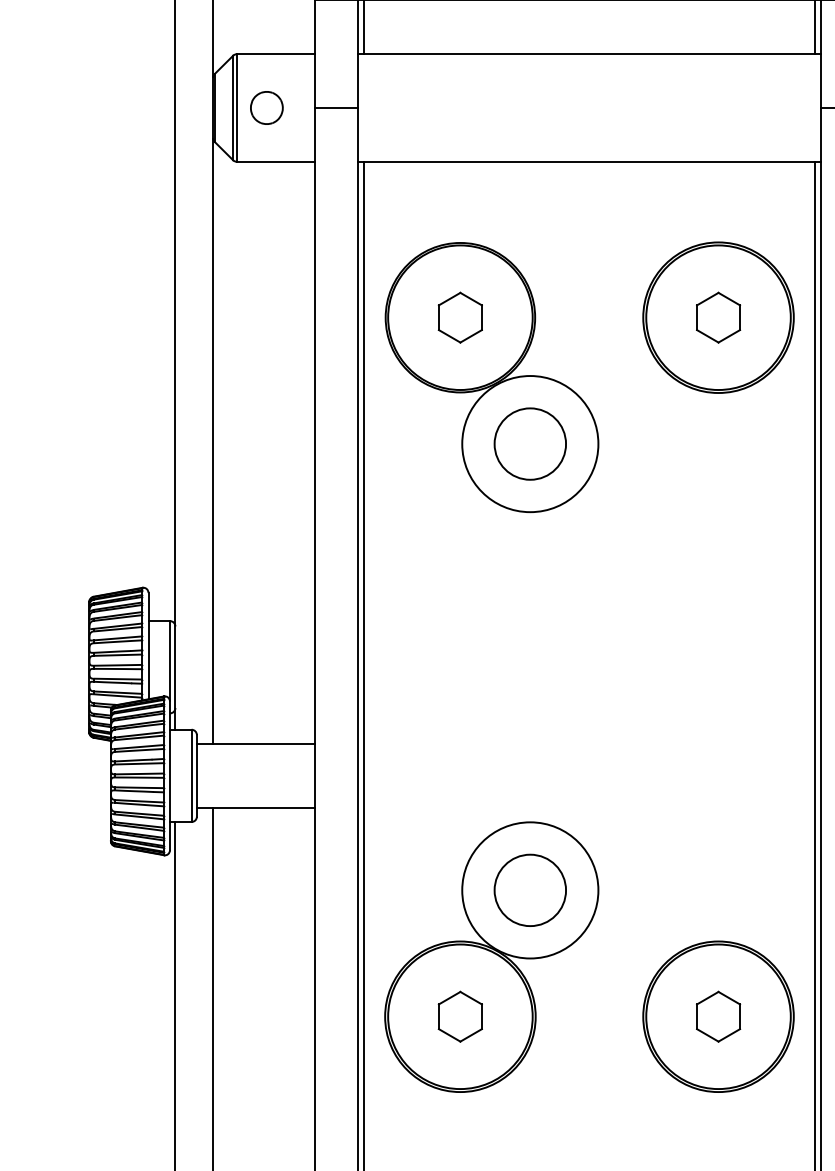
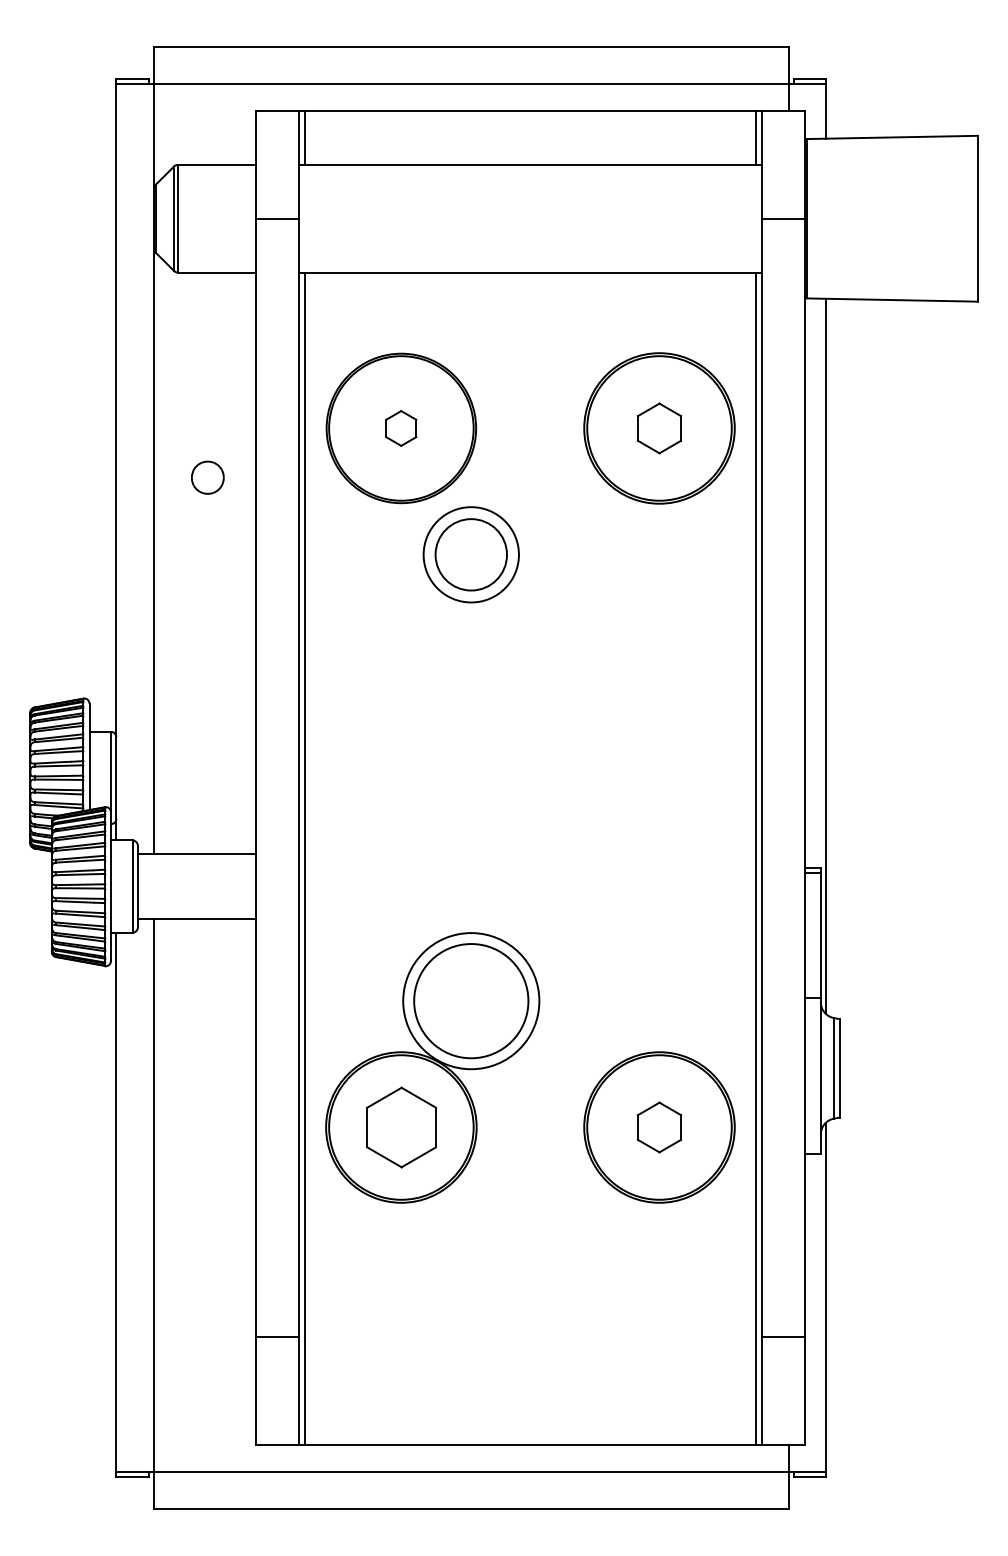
part: (266, 107) -> (207, 477), moved
part: (459, 317) -> (400, 428), size x0.7
circle: (530, 443) -> (471, 554), size x0.7
circle: (530, 889) -> (471, 1000), size x1.6
part: (459, 1016) -> (400, 1127), size x1.6

